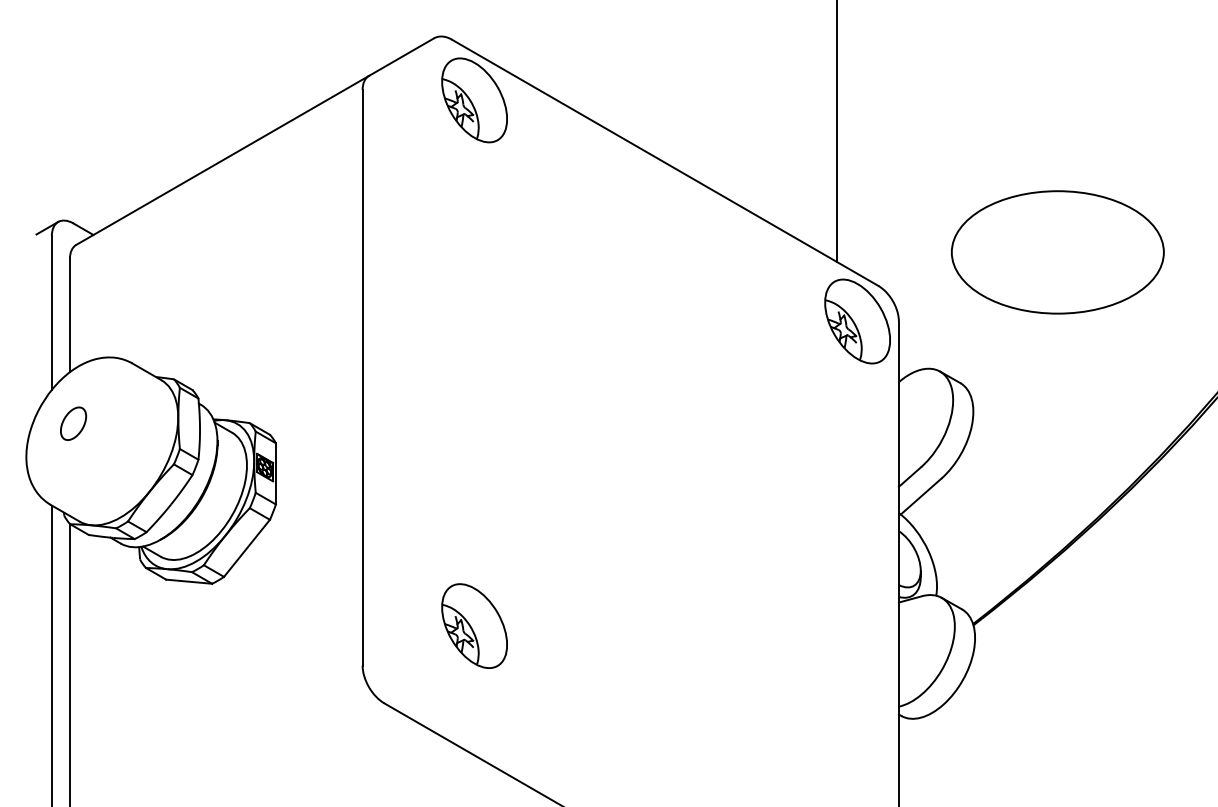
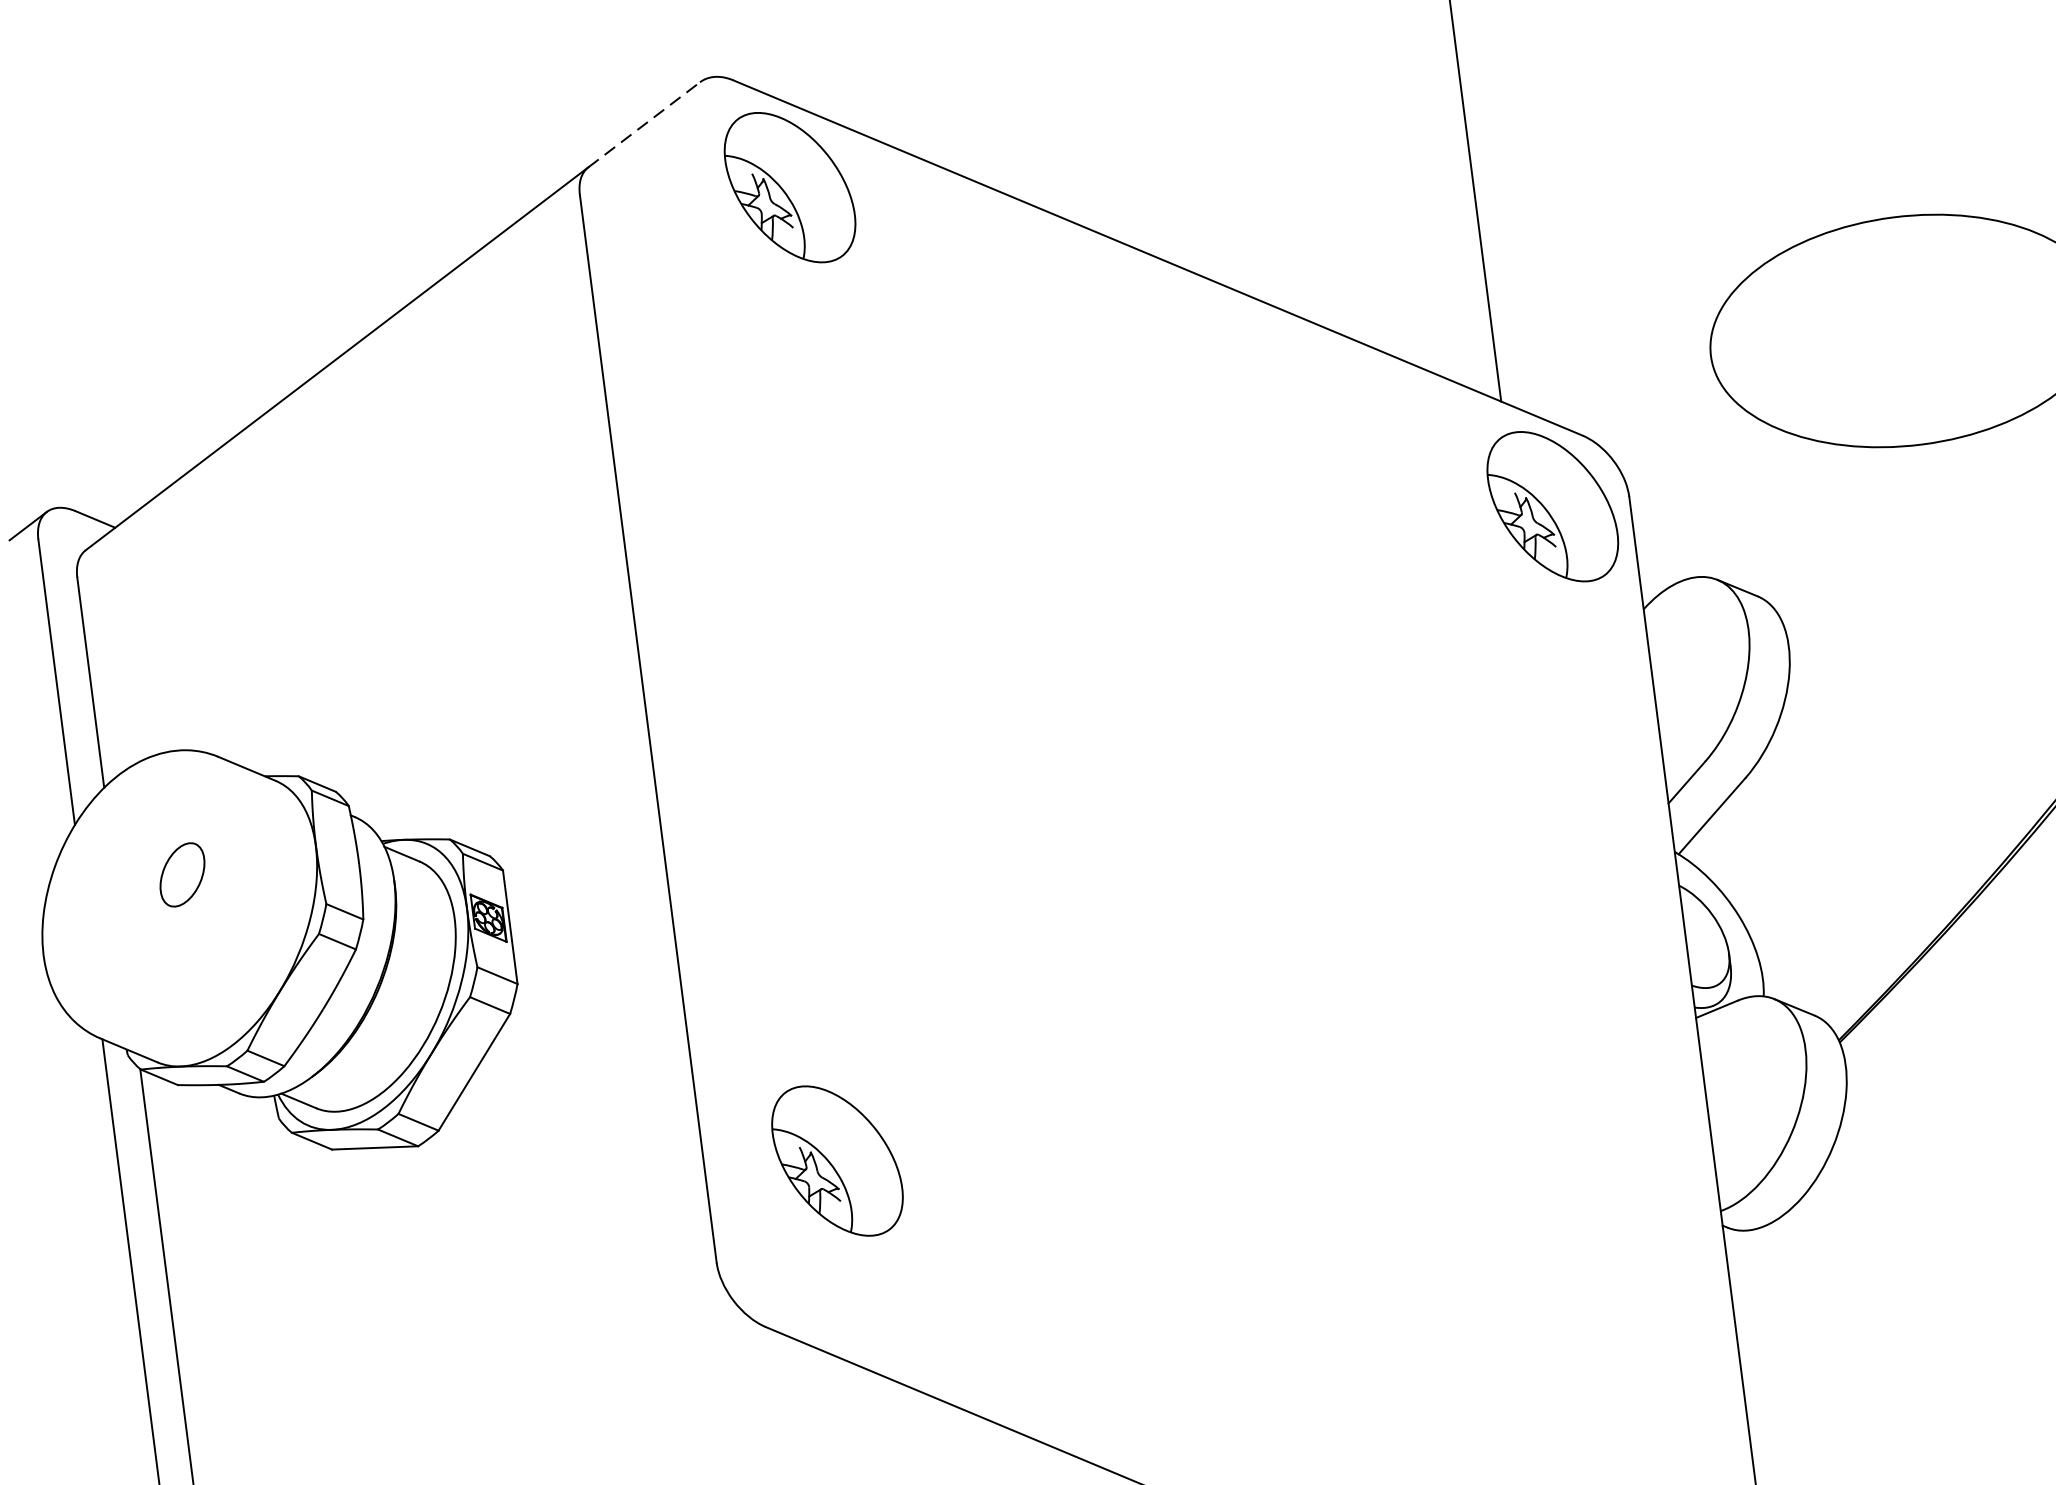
line: (401, 57) -> (644, 125), solid -> dashed
part: (73, 423) -> (182, 874), moved
part: (474, 625) -> (837, 1159), moved

